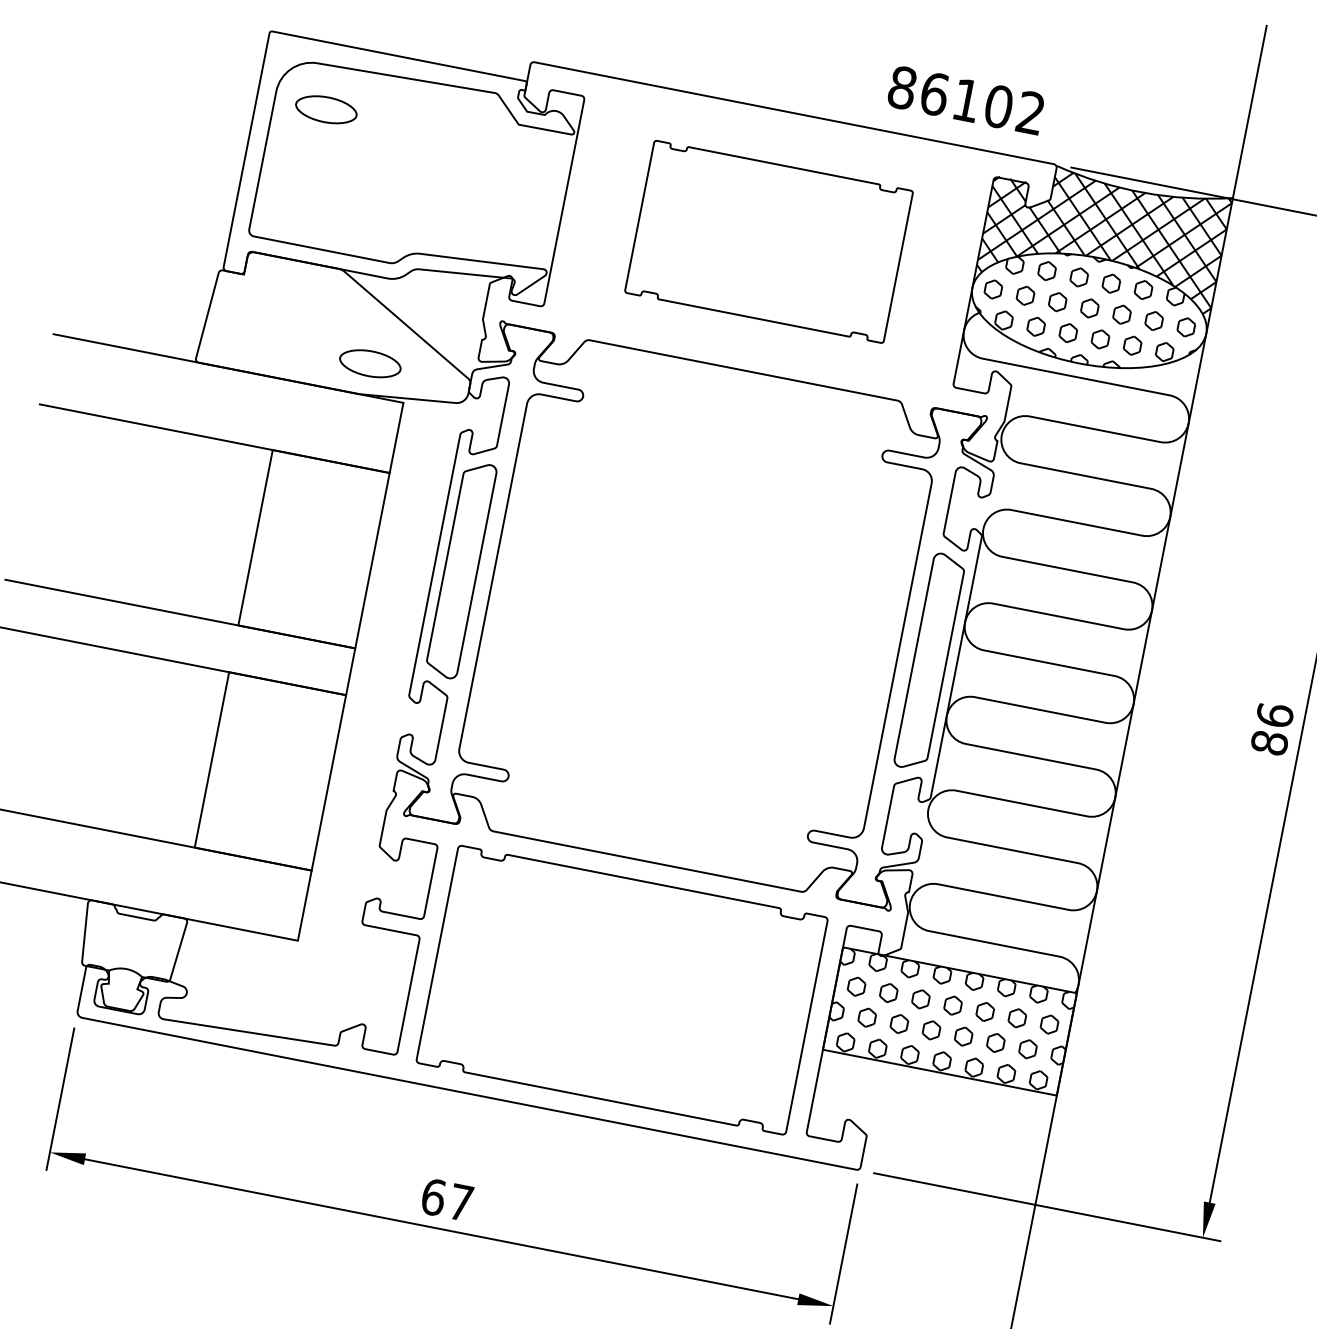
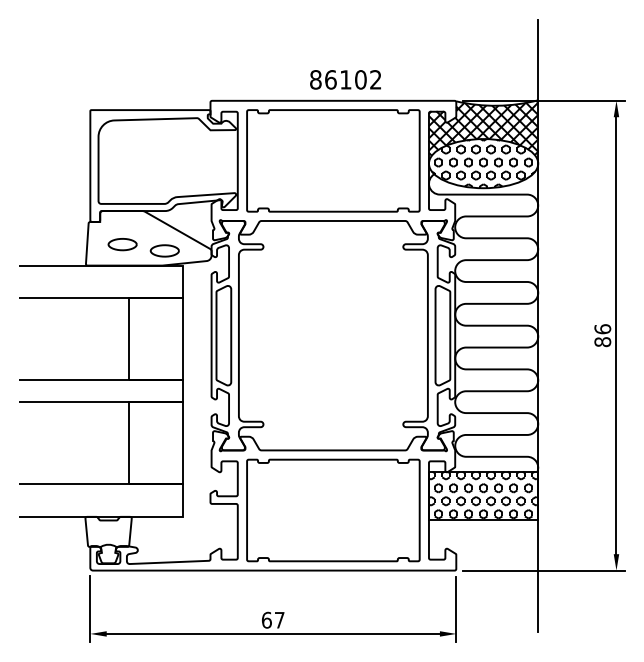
text: (966, 99) -> (345, 79), moved
part: (326, 109) -> (122, 244), moved
part: (769, 240) -> (333, 160), size x1.43

